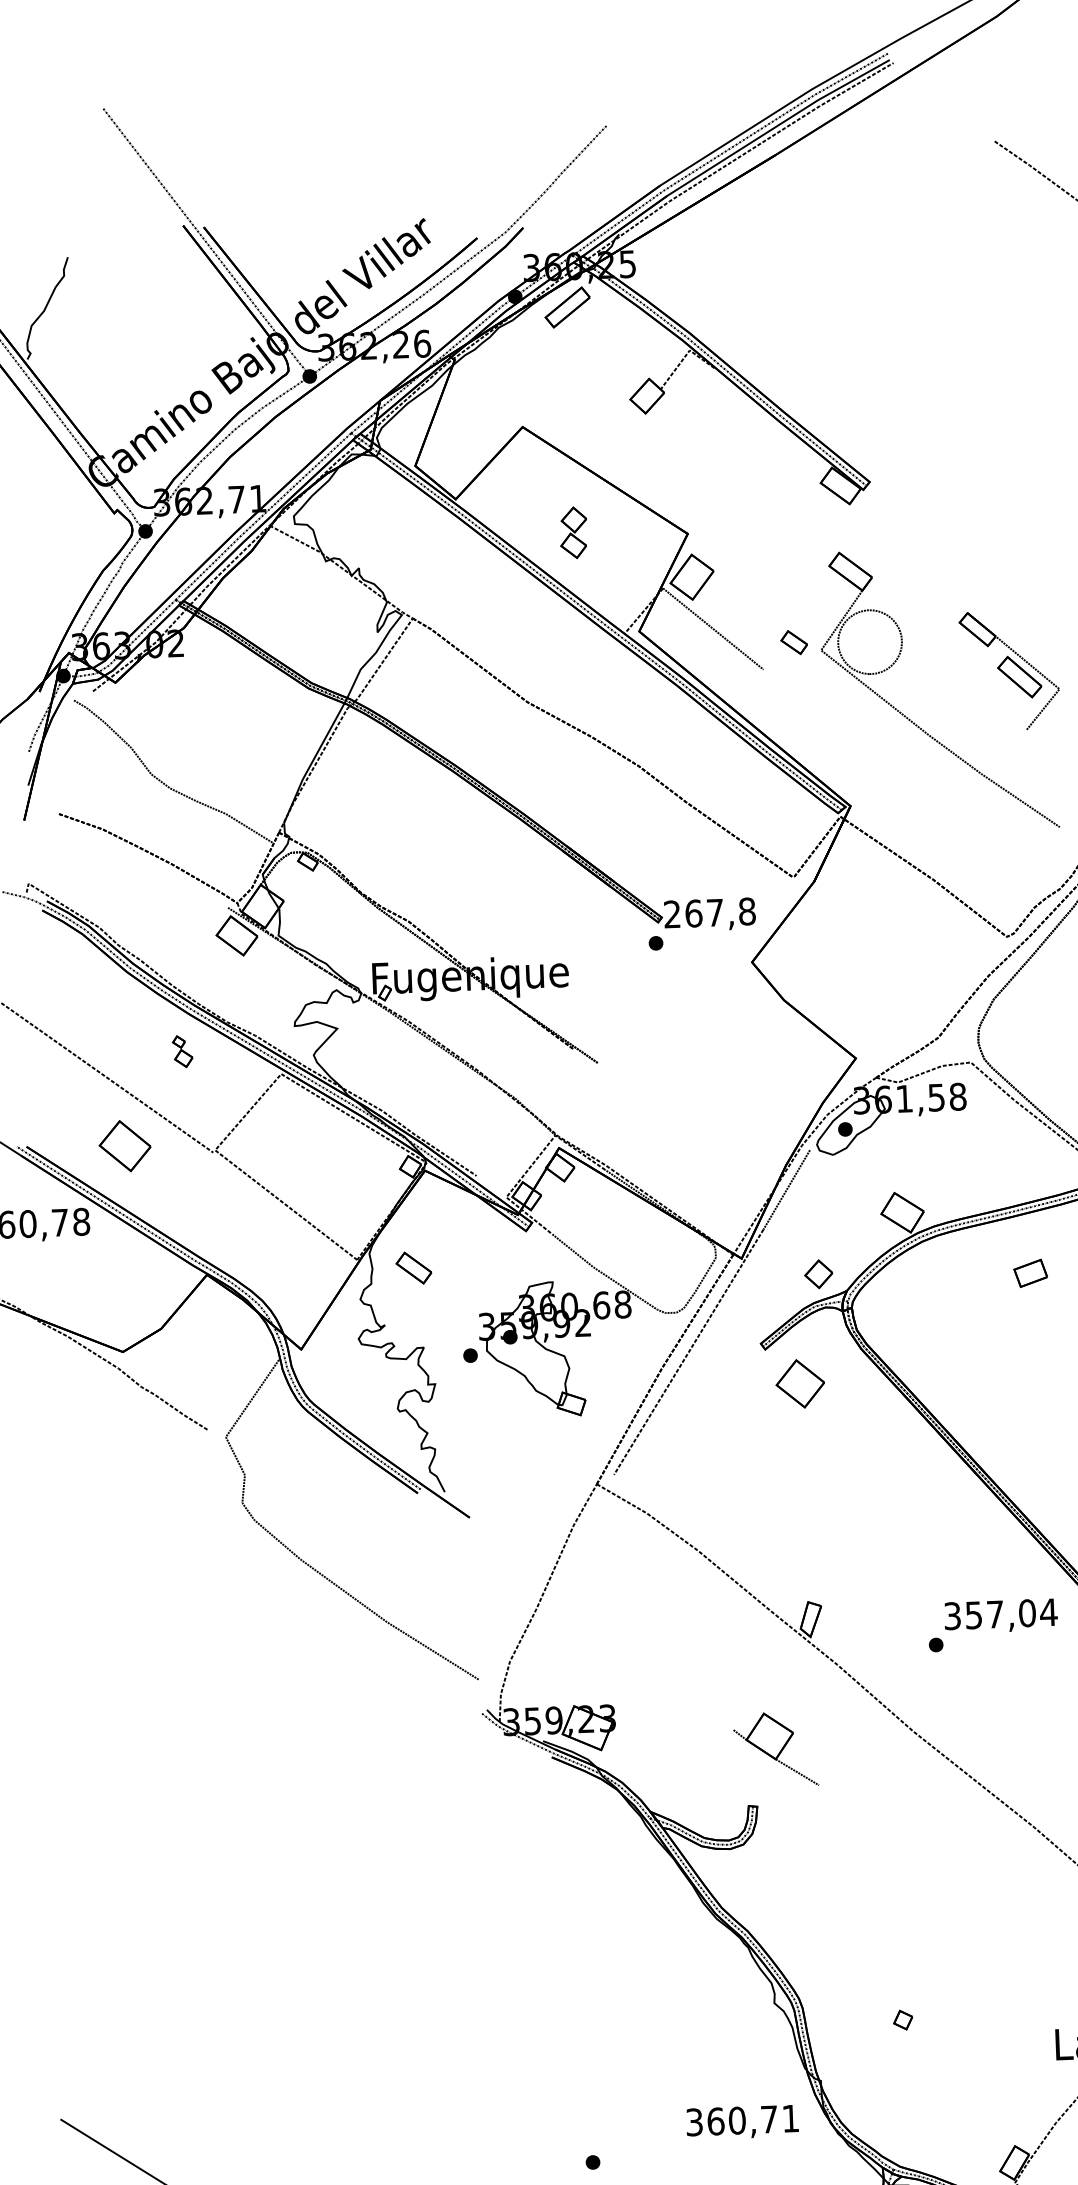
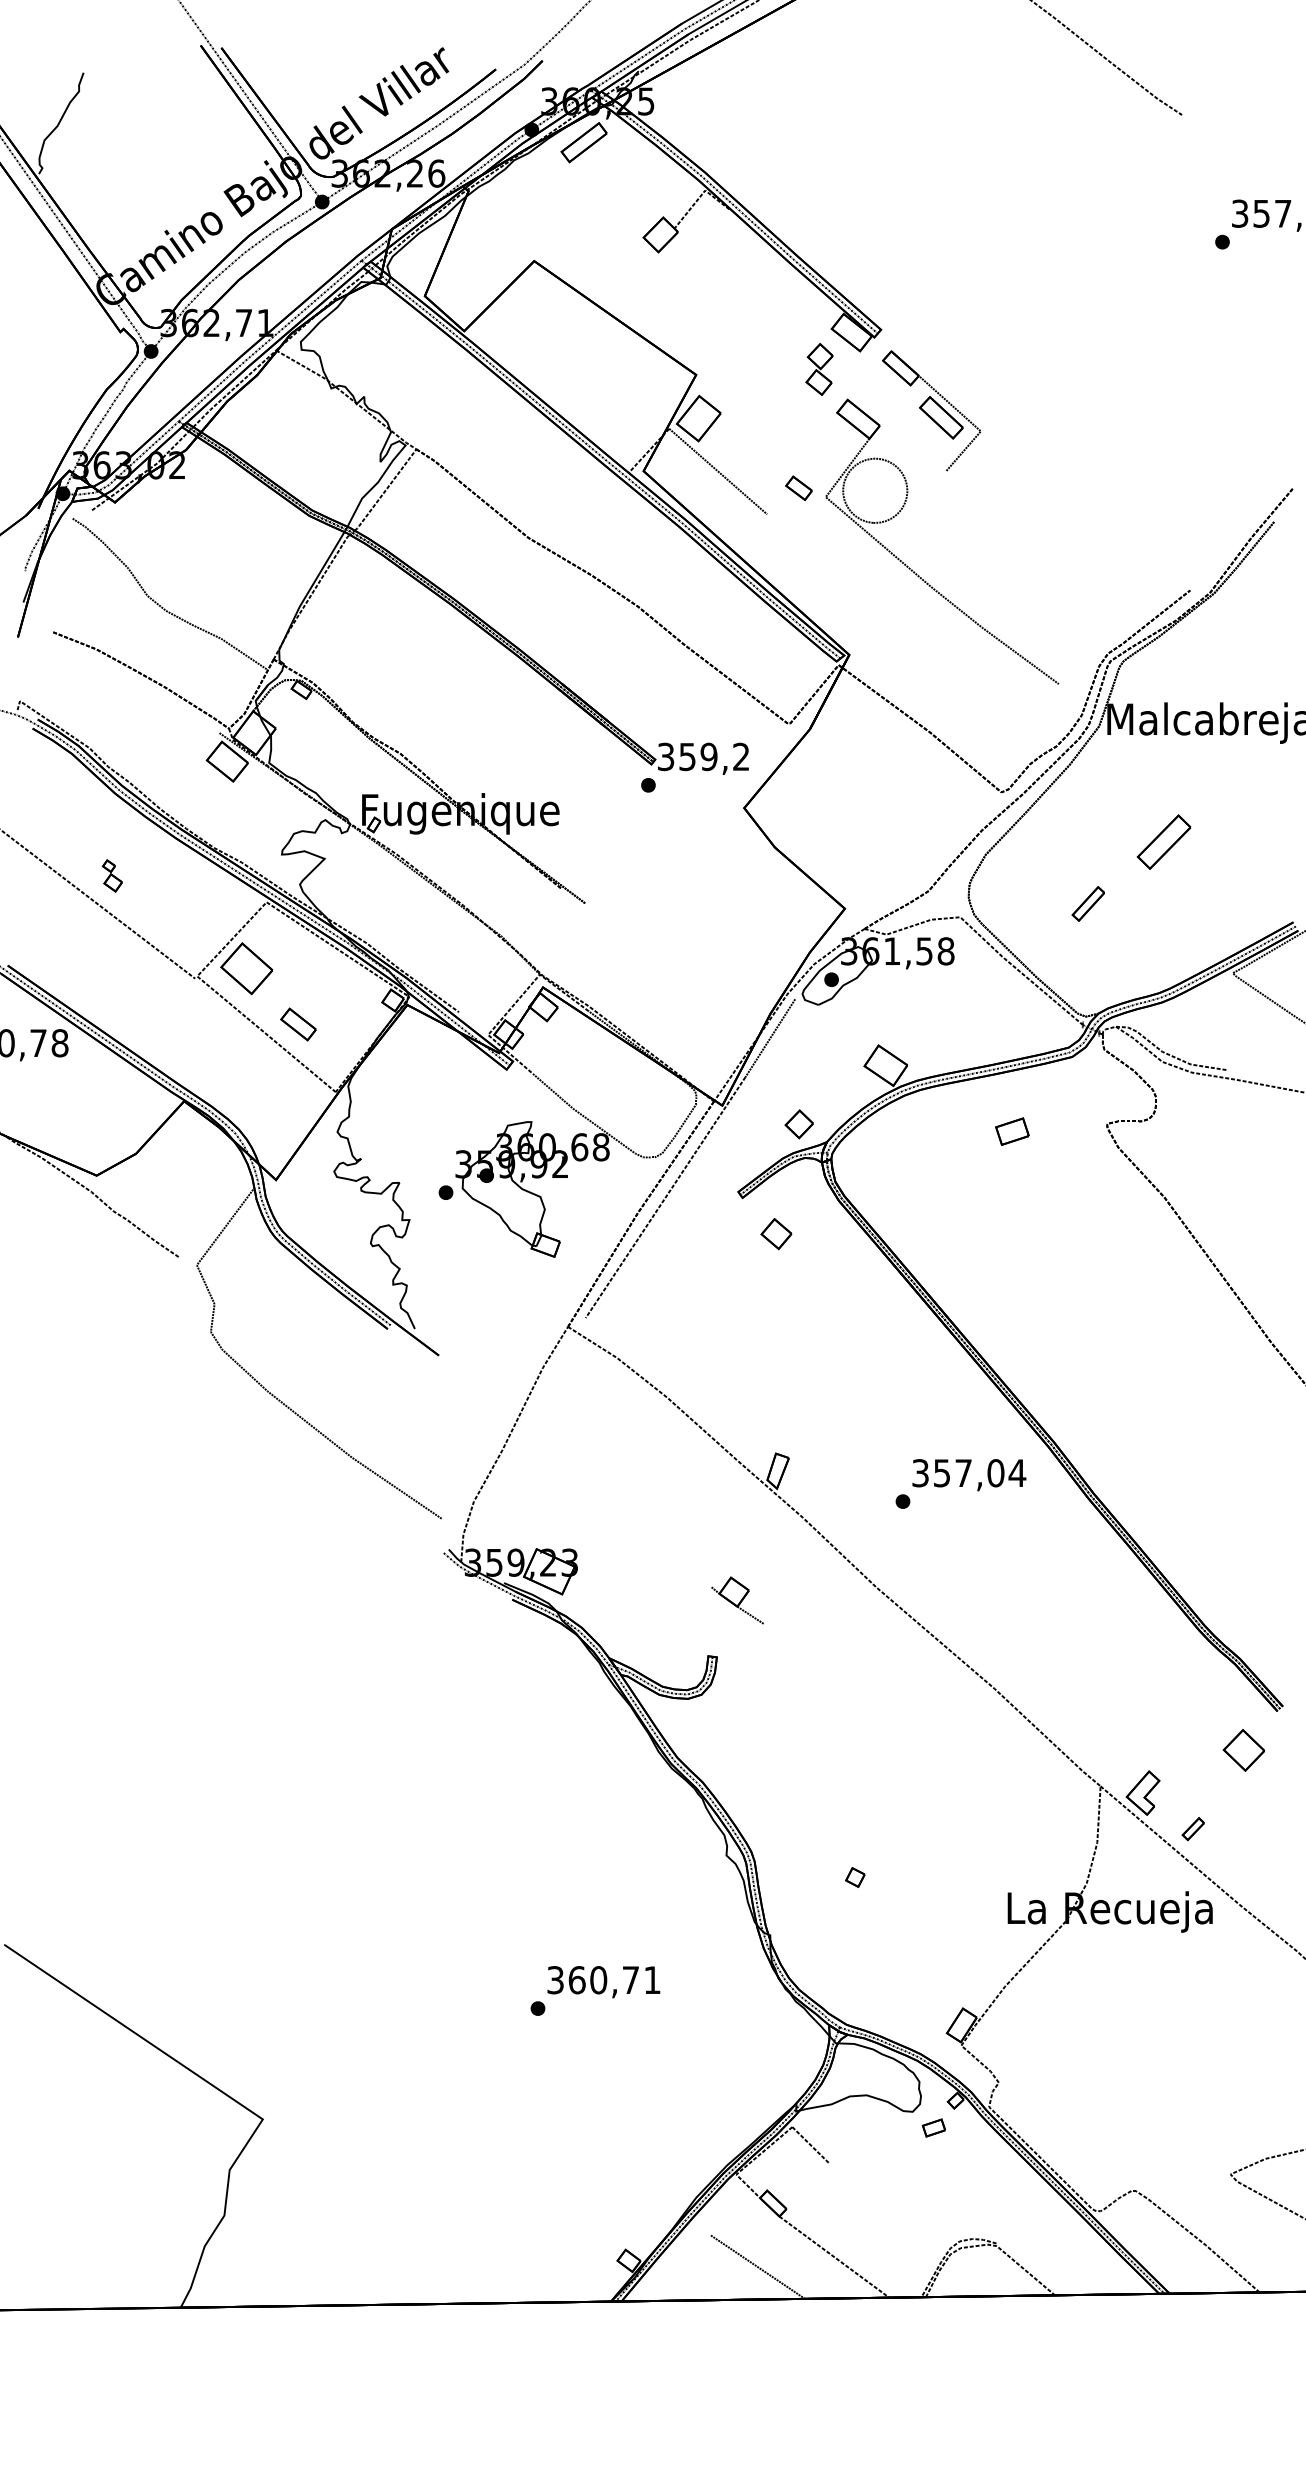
part: (573, 532) -> (819, 369), moved
part: (1009, 670) -> (931, 410), moved
text: (709, 912) -> (703, 756), 267,8 -> 359,2
part: (181, 1051) -> (111, 875), moved
part: (124, 1145) -> (246, 968), moved
part: (413, 1268) -> (298, 1024), moved
part: (800, 1384) -> (776, 1234), size x0.62
part: (775, 1749) -> (737, 1600), size x0.62
text: (742, 2122) -> (603, 1982), moved

